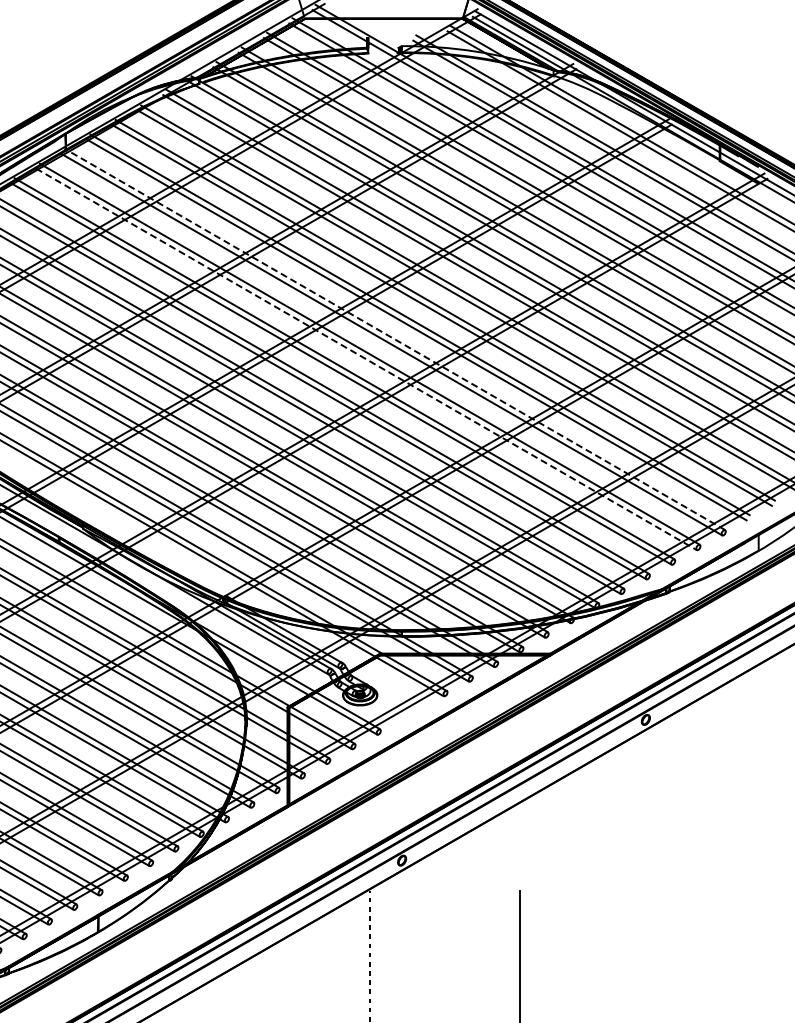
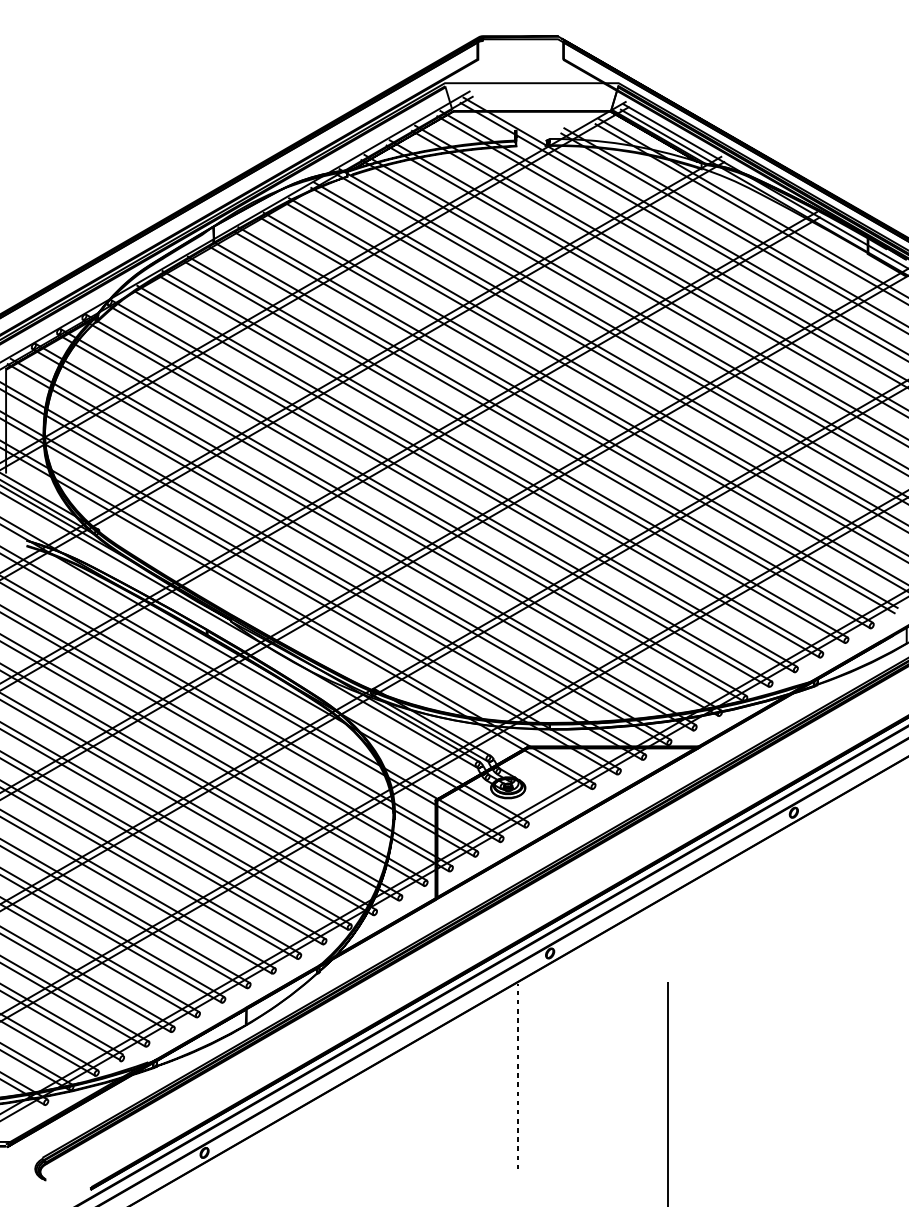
line: (394, 339) -> (542, 432), dashed -> solid
line: (366, 359) -> (514, 452), dashed -> solid

